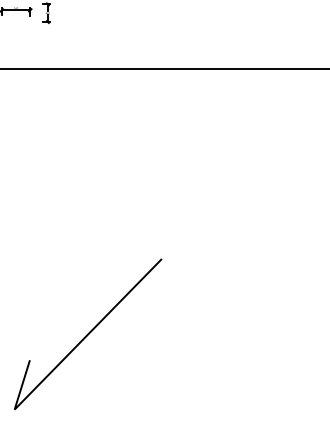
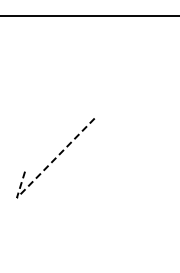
line: (69, 354) -> (46, 168), solid -> dashed

